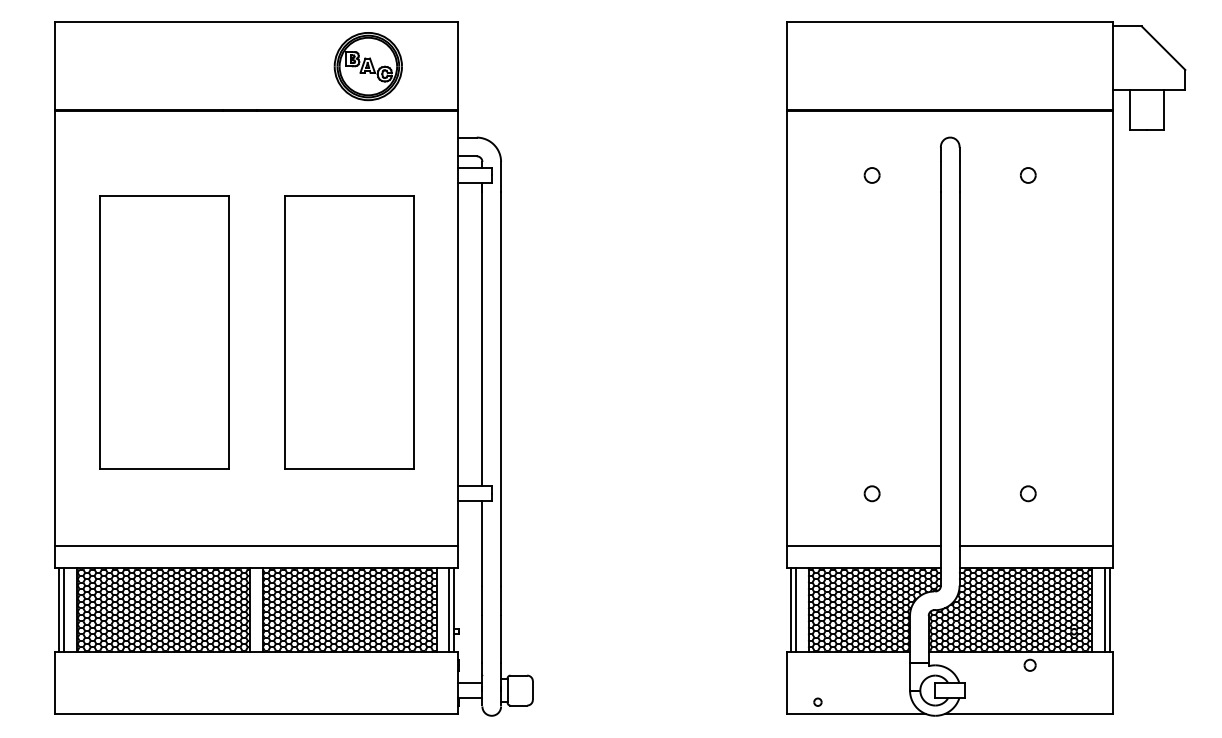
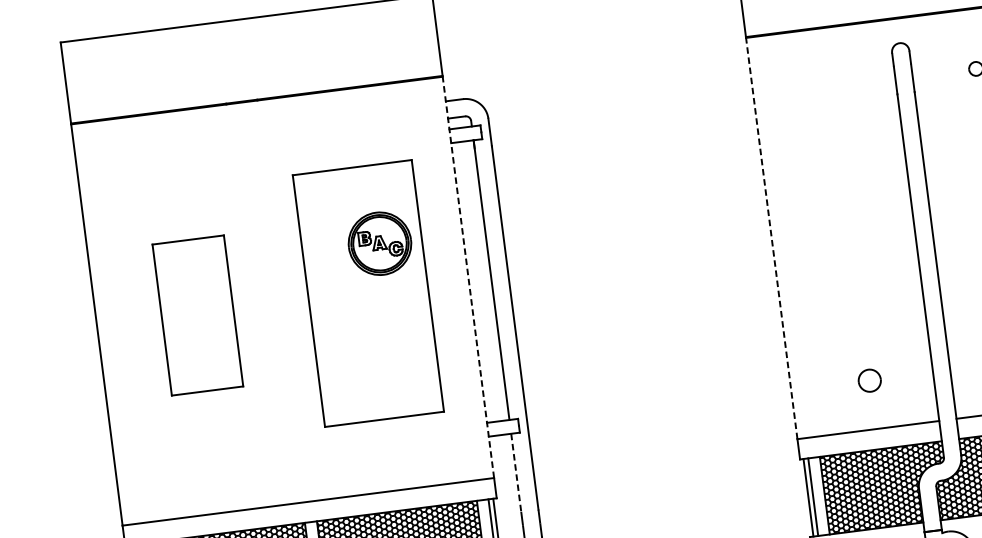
part: (367, 66) -> (379, 243), moved
part: (871, 175) -> (831, 87), removed
line: (458, 328) -> (468, 277), solid -> dashed
line: (787, 328) -> (772, 238), solid -> dashed
part: (164, 332) -> (198, 315), size x0.6
part: (871, 493) -> (869, 380), size x1.6
line: (482, 544) -> (516, 473), solid -> dashed

